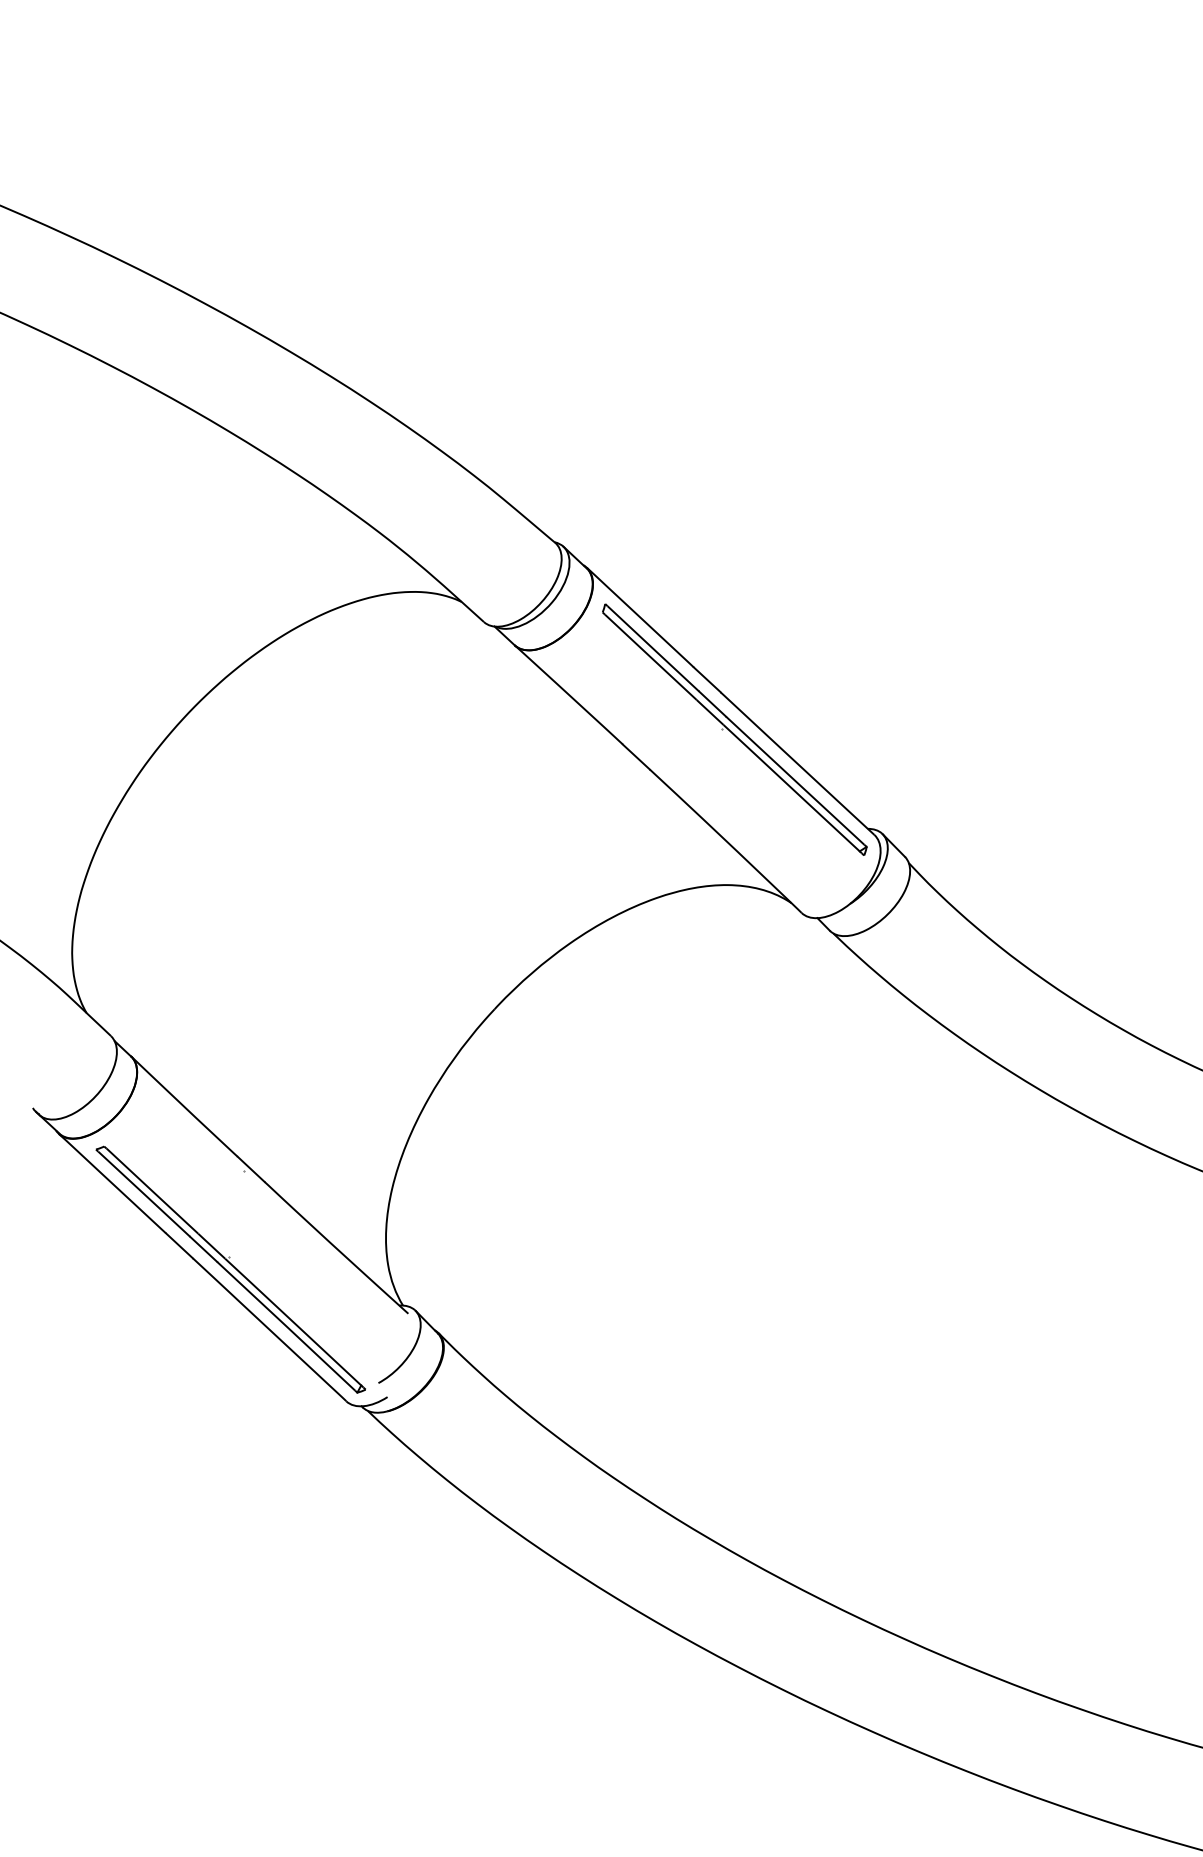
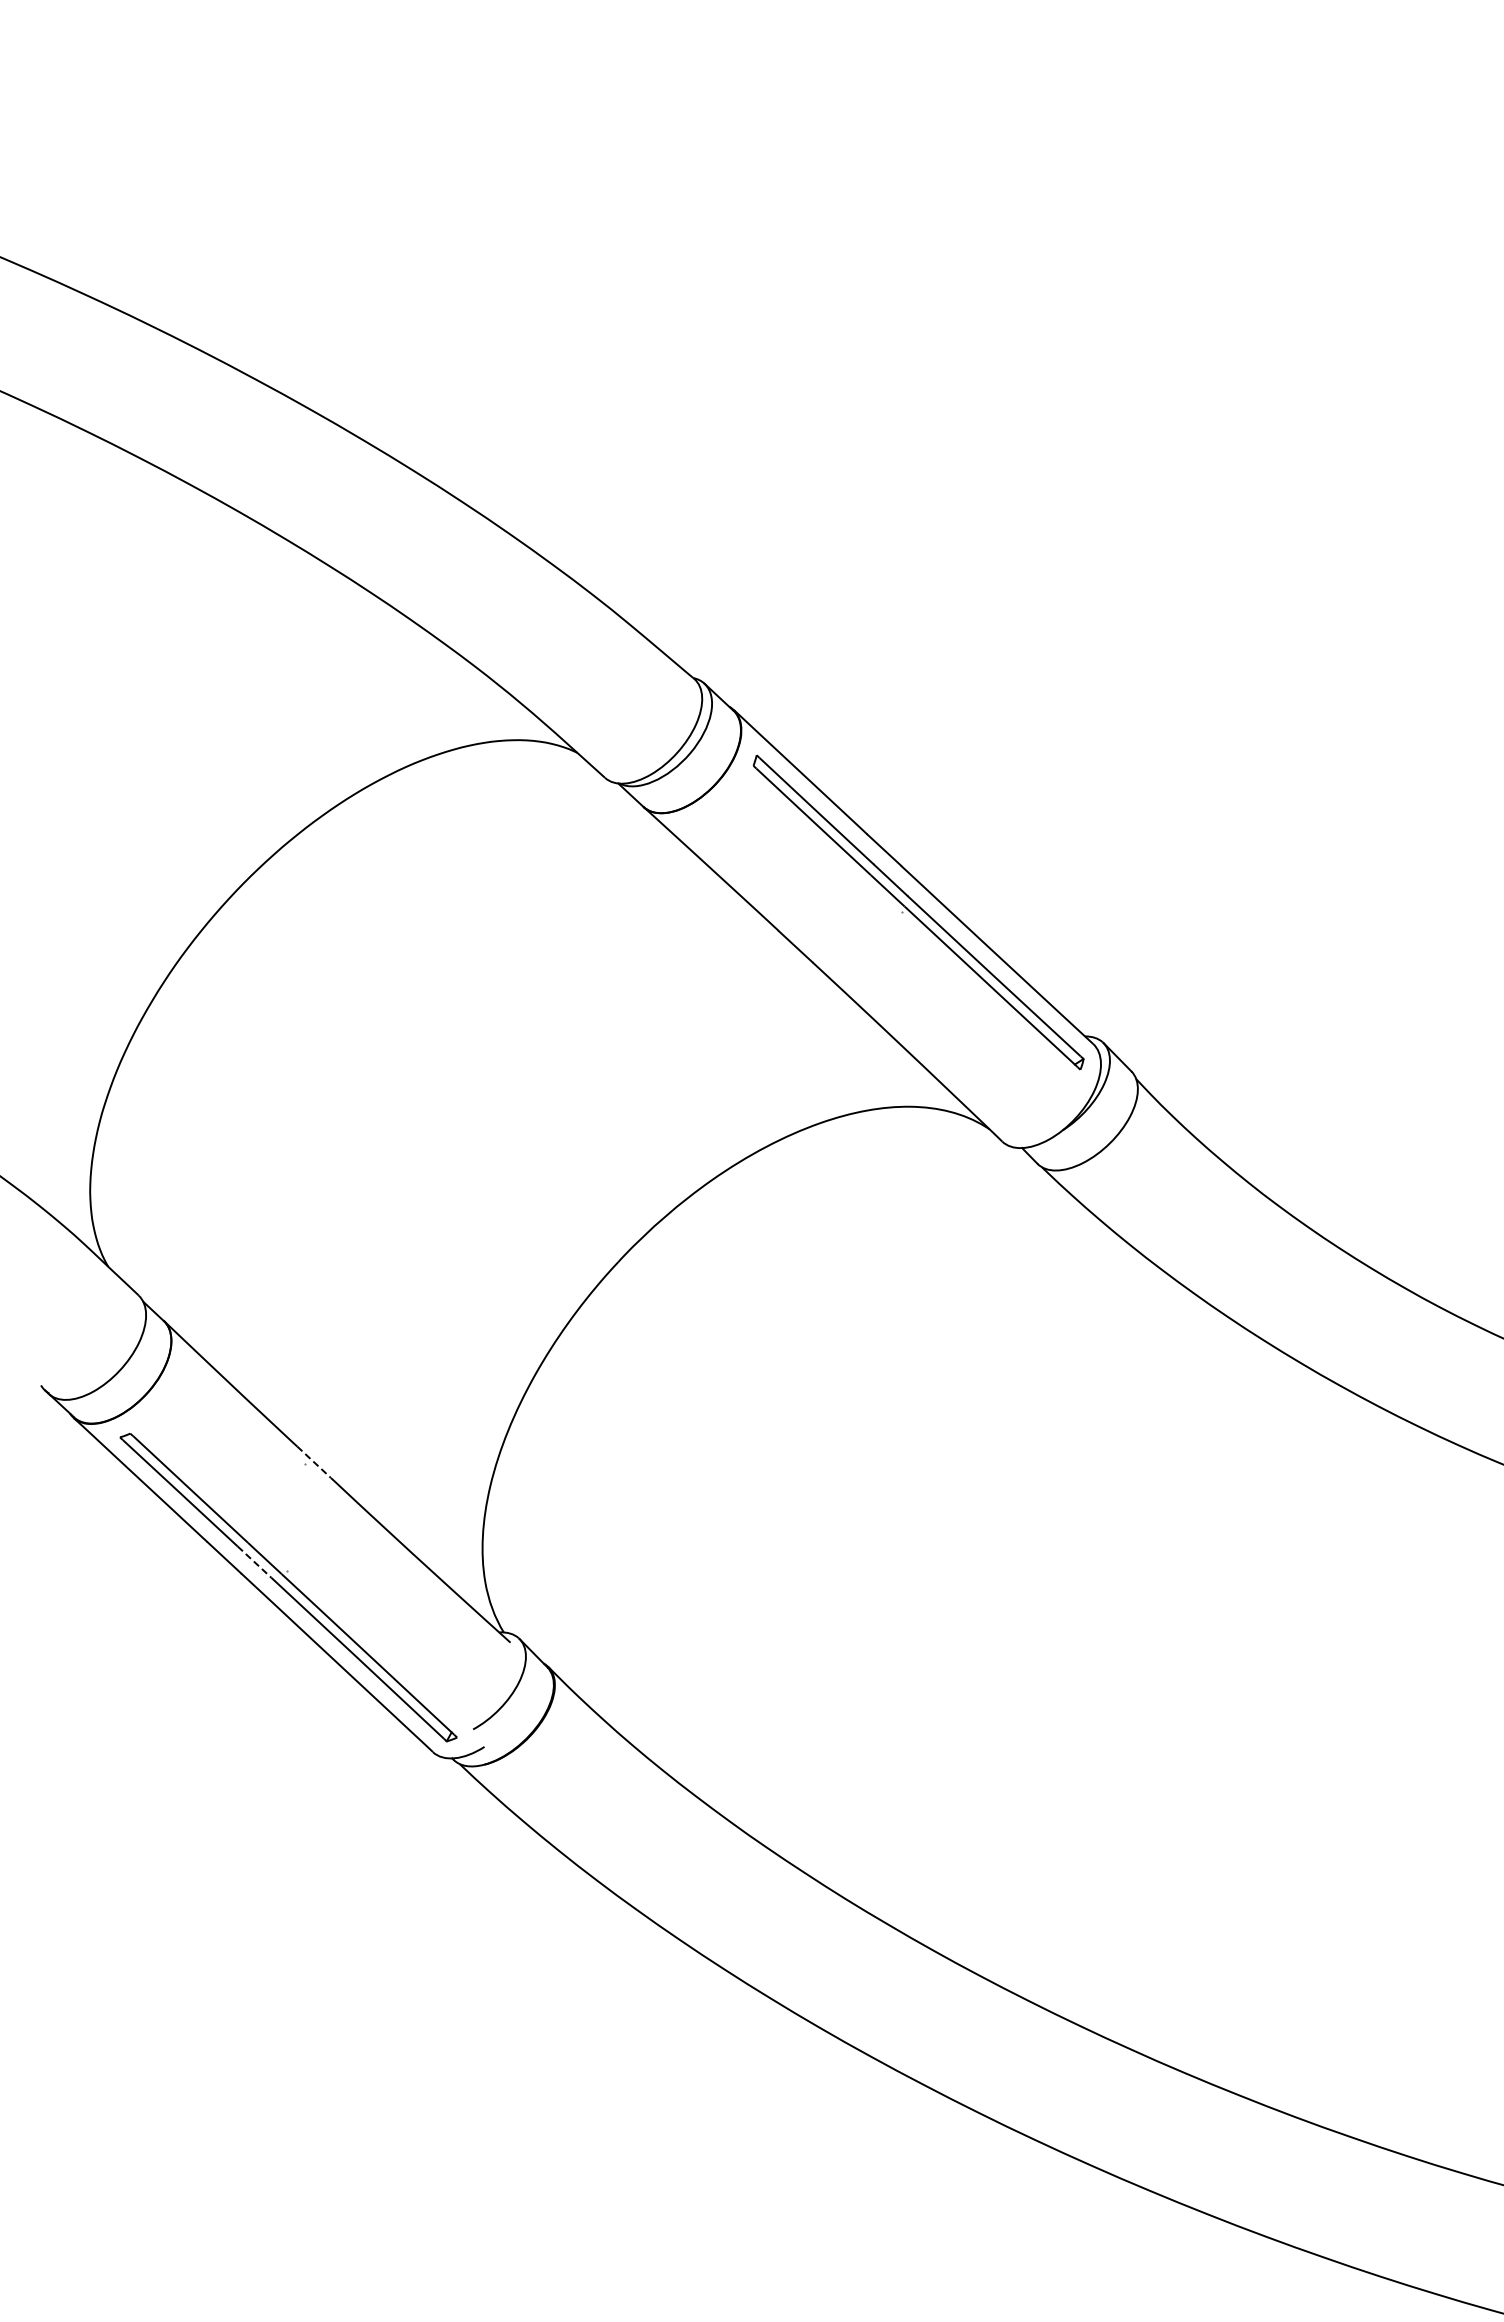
line: (251, 1169) -> (314, 1462), solid -> dashed
line: (203, 1249) -> (254, 1562), solid -> dashed

